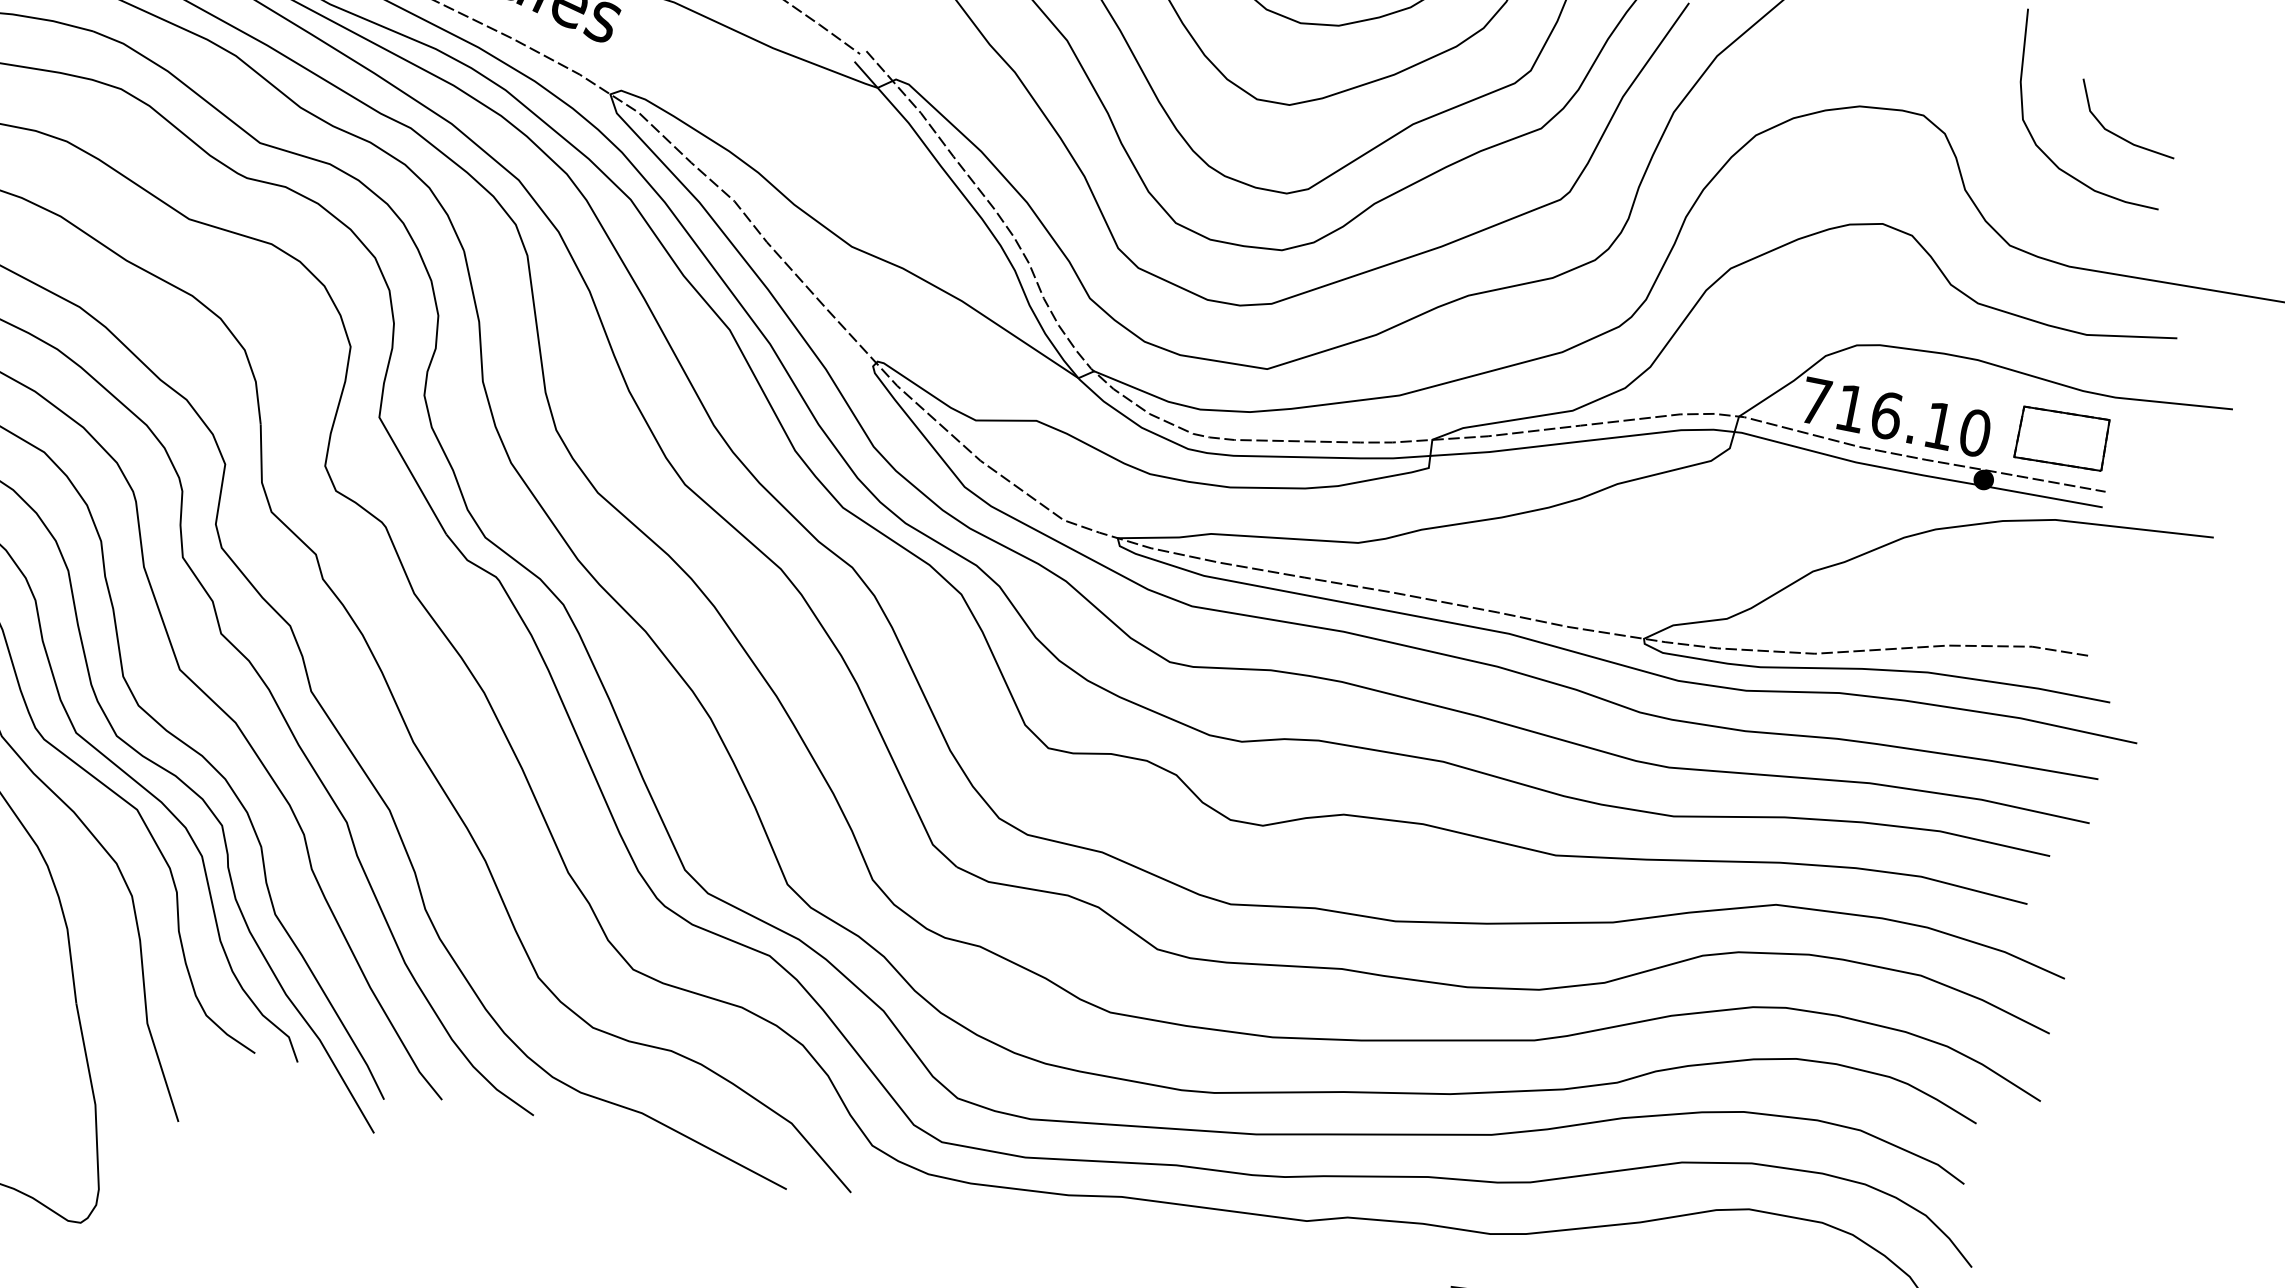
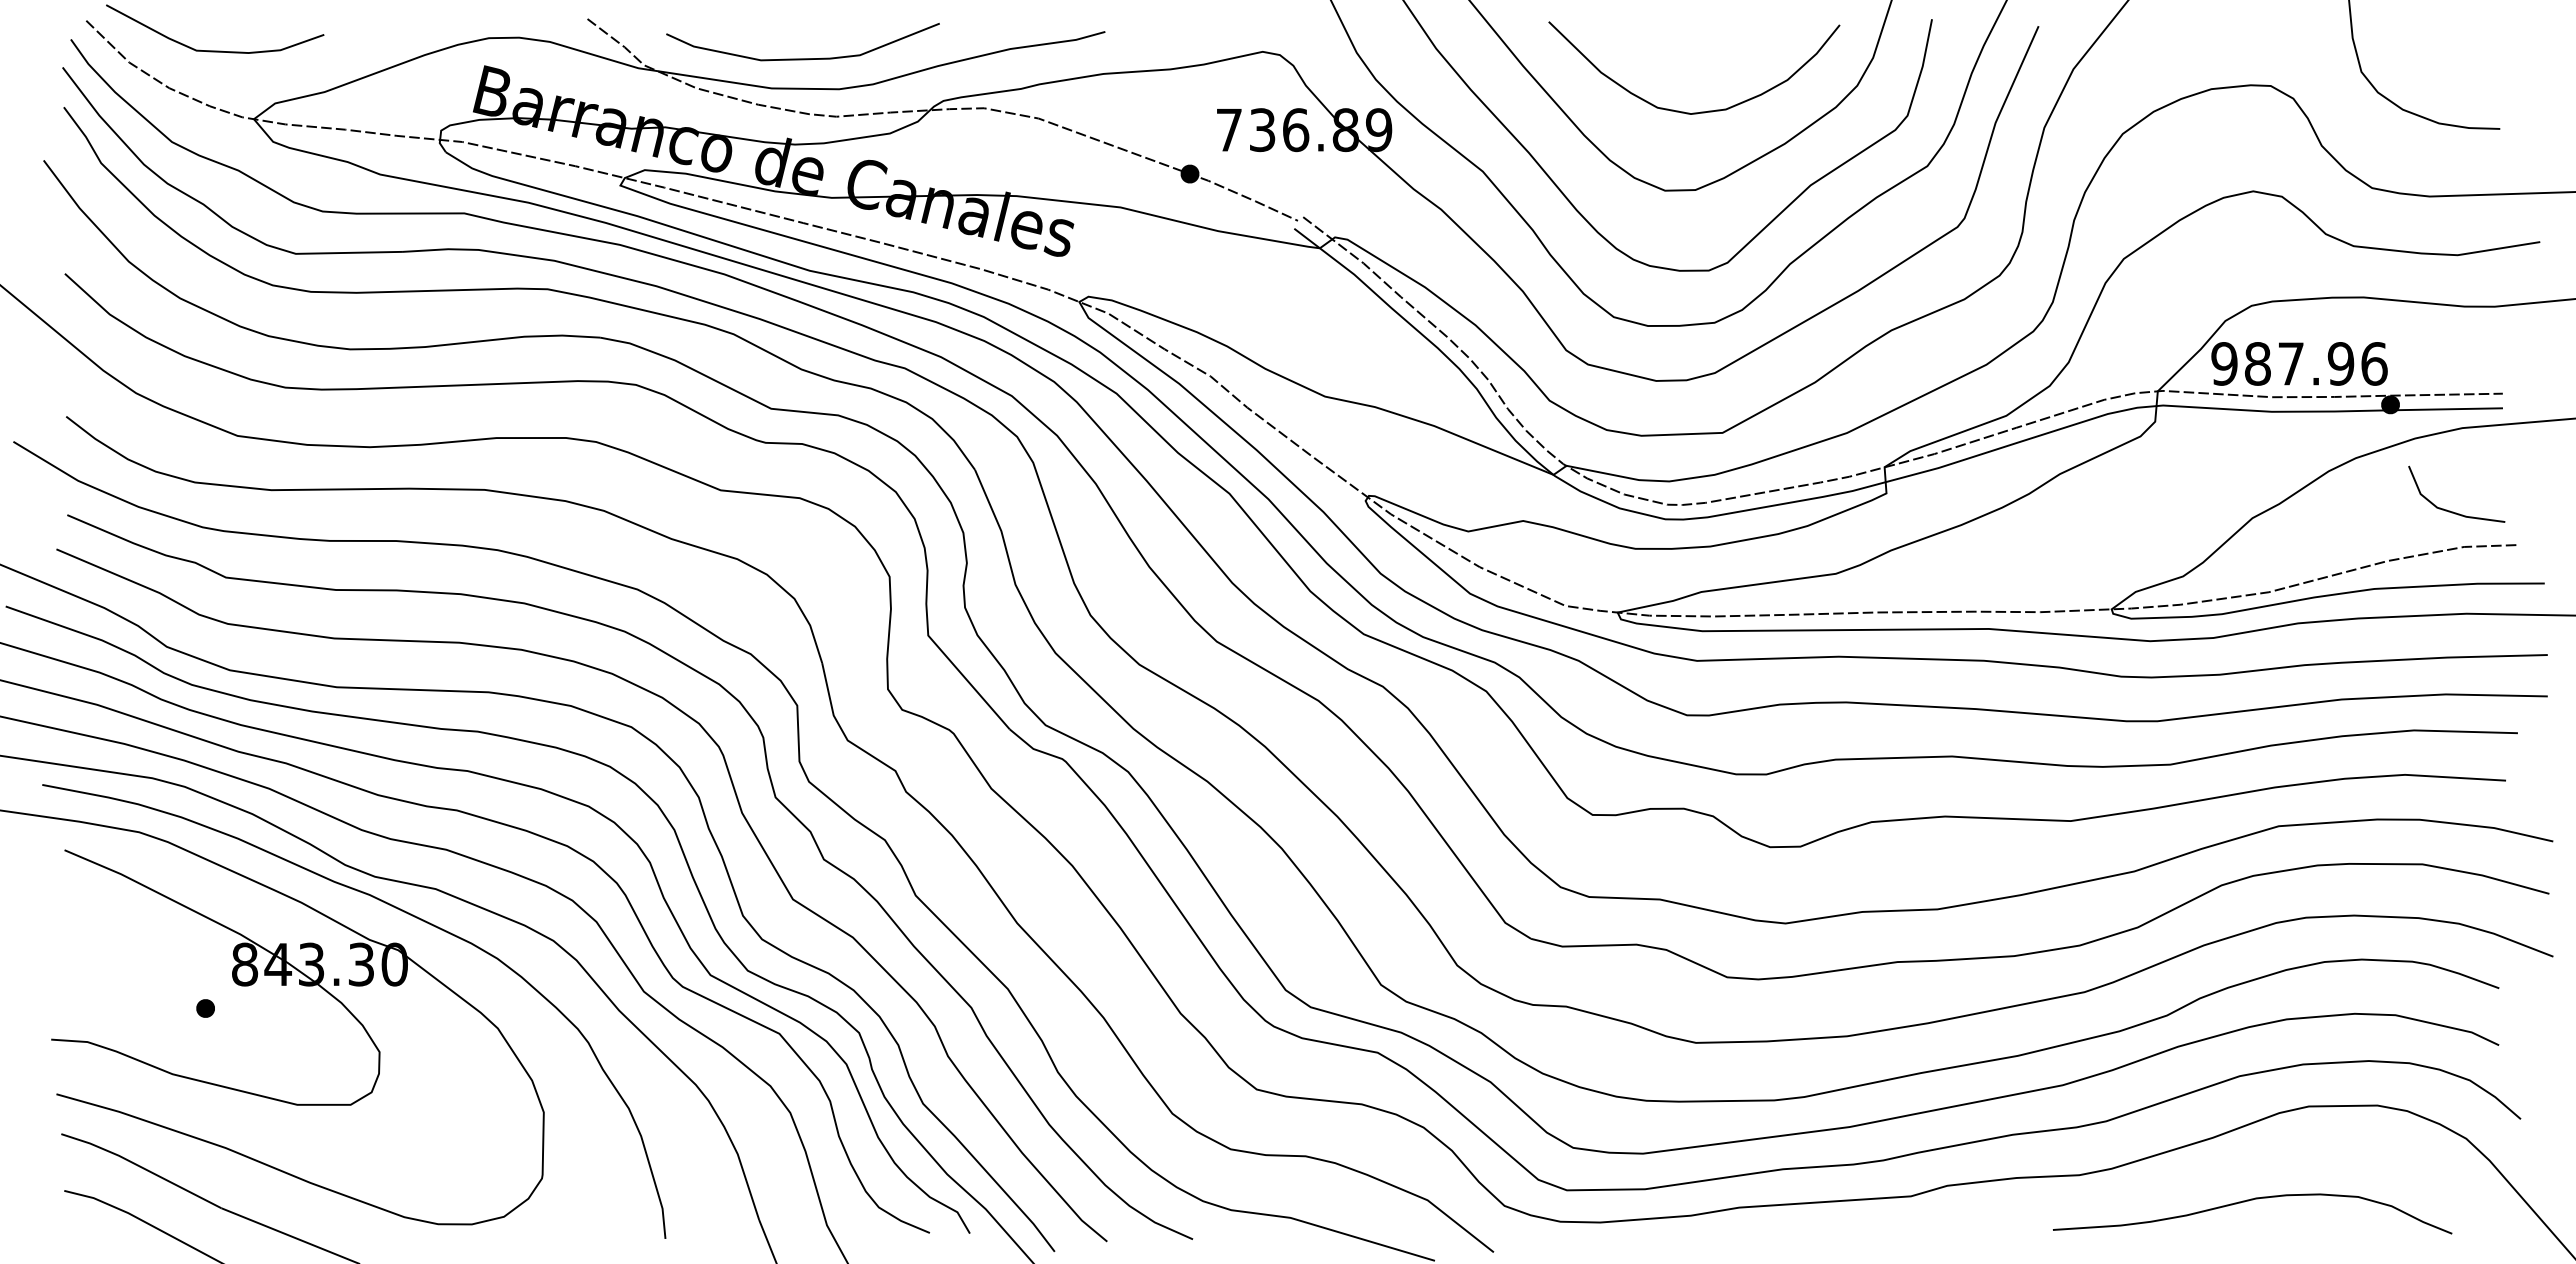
line: (2118, 134) -> (2450, 510), moved
text: (1895, 416) -> (2299, 363), 716.10 -> 987.96
part: (2062, 438) -> (2454, 353), removed

